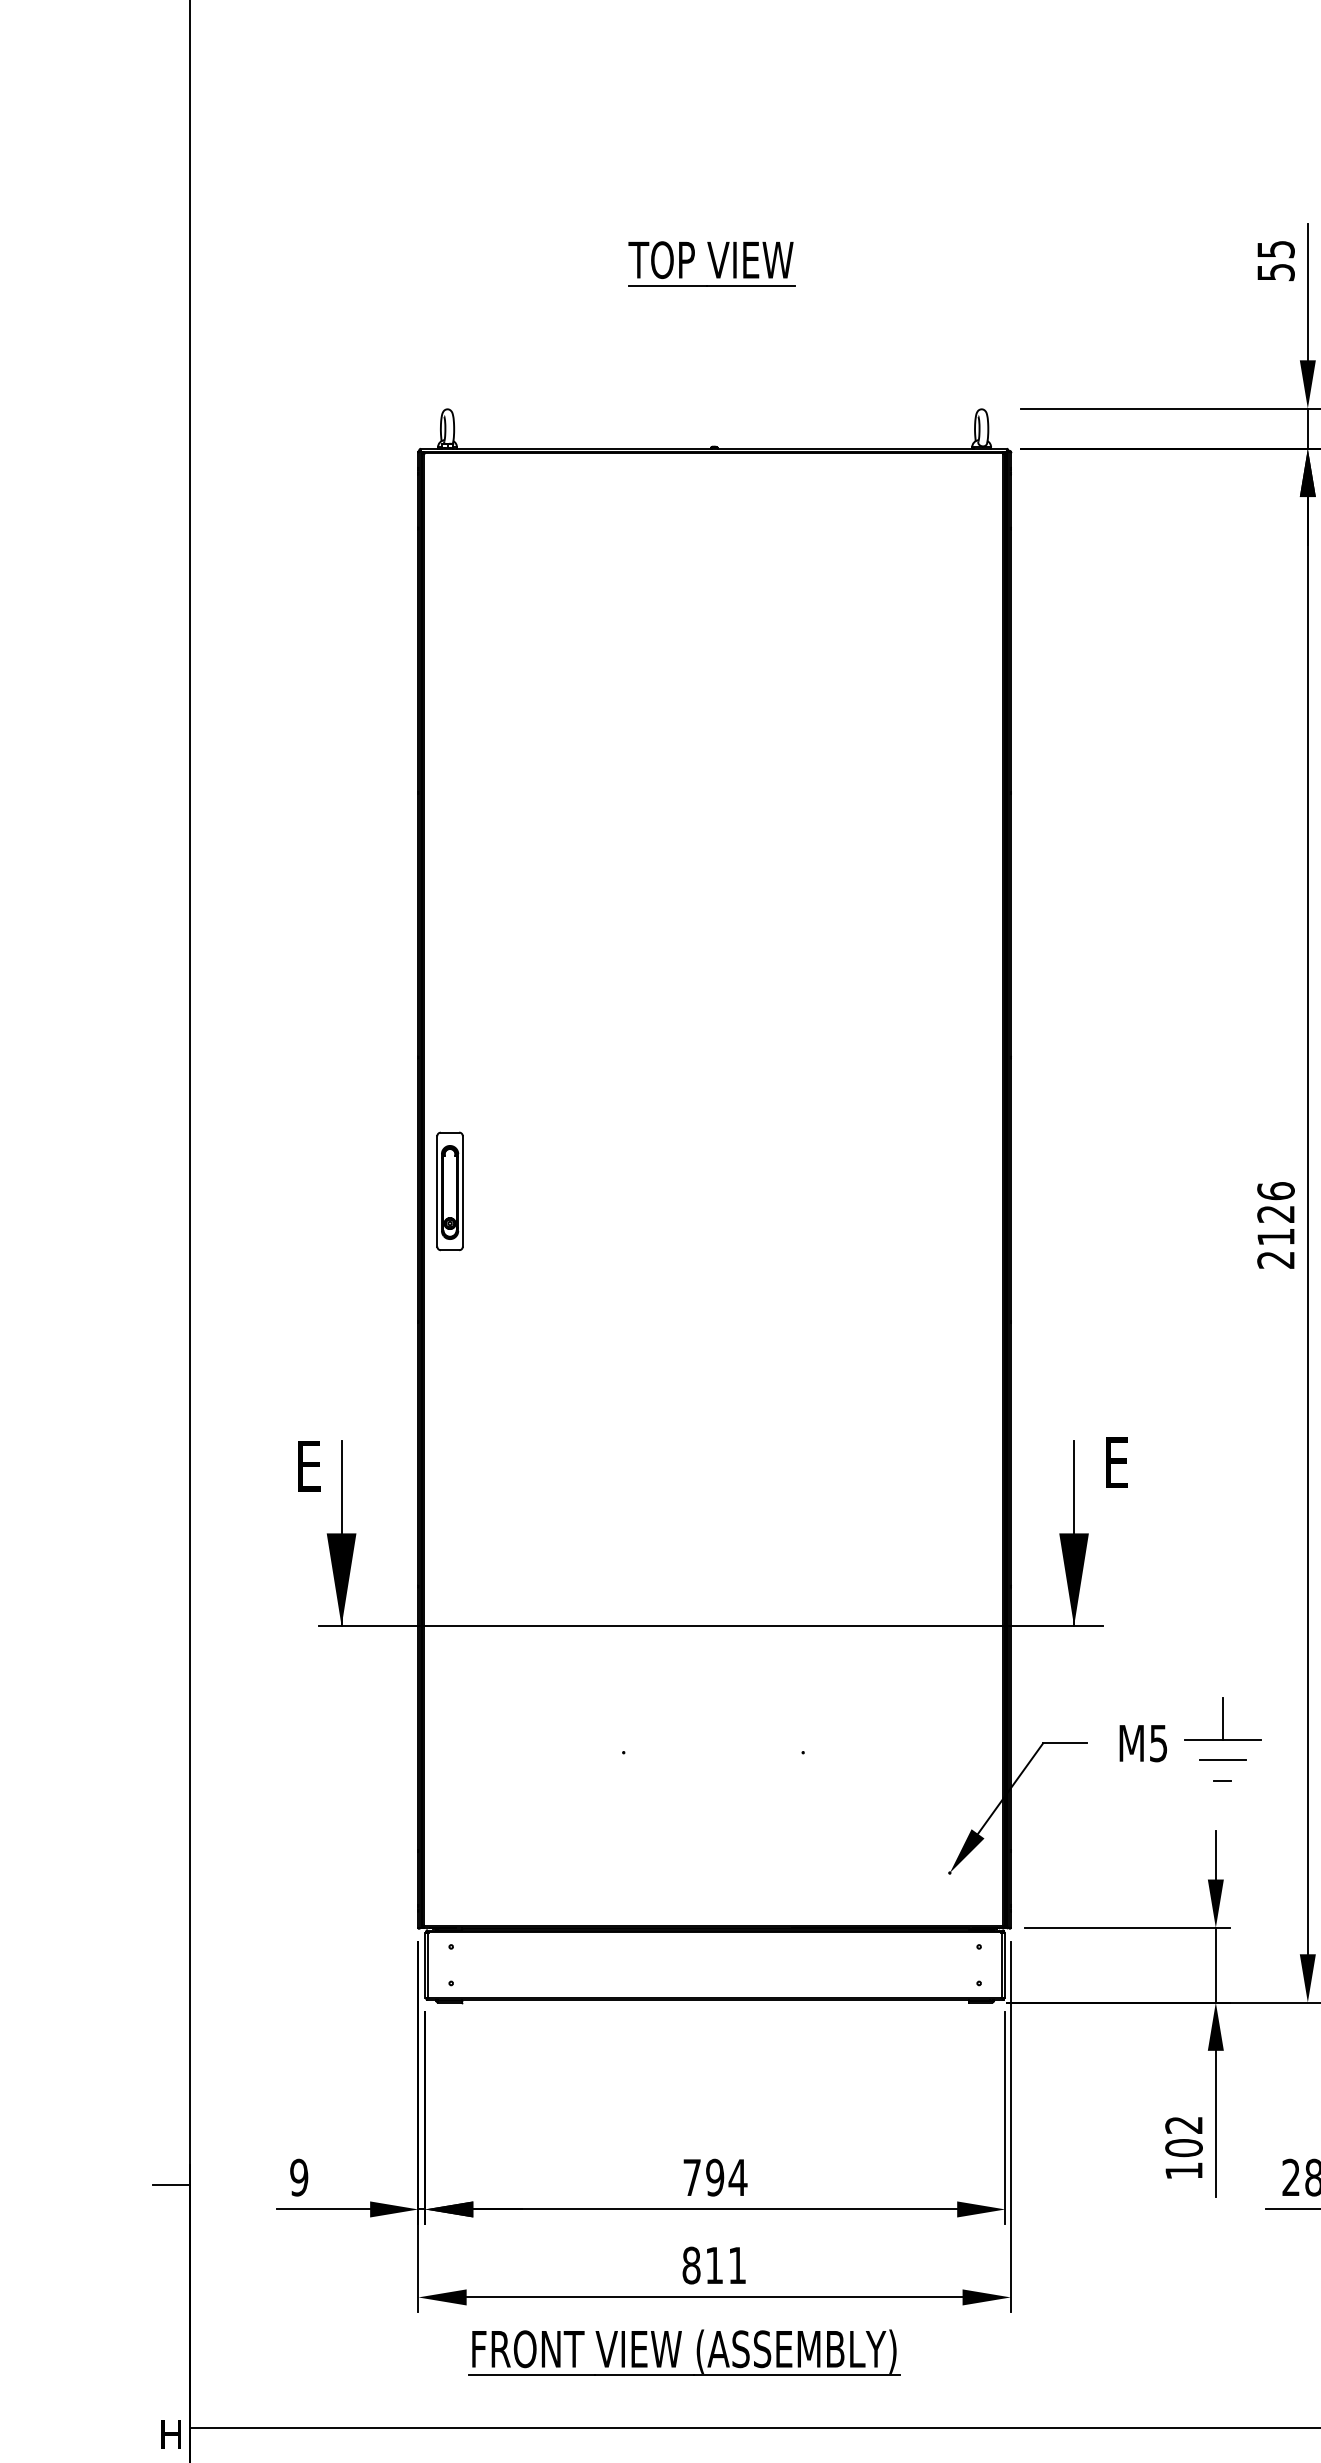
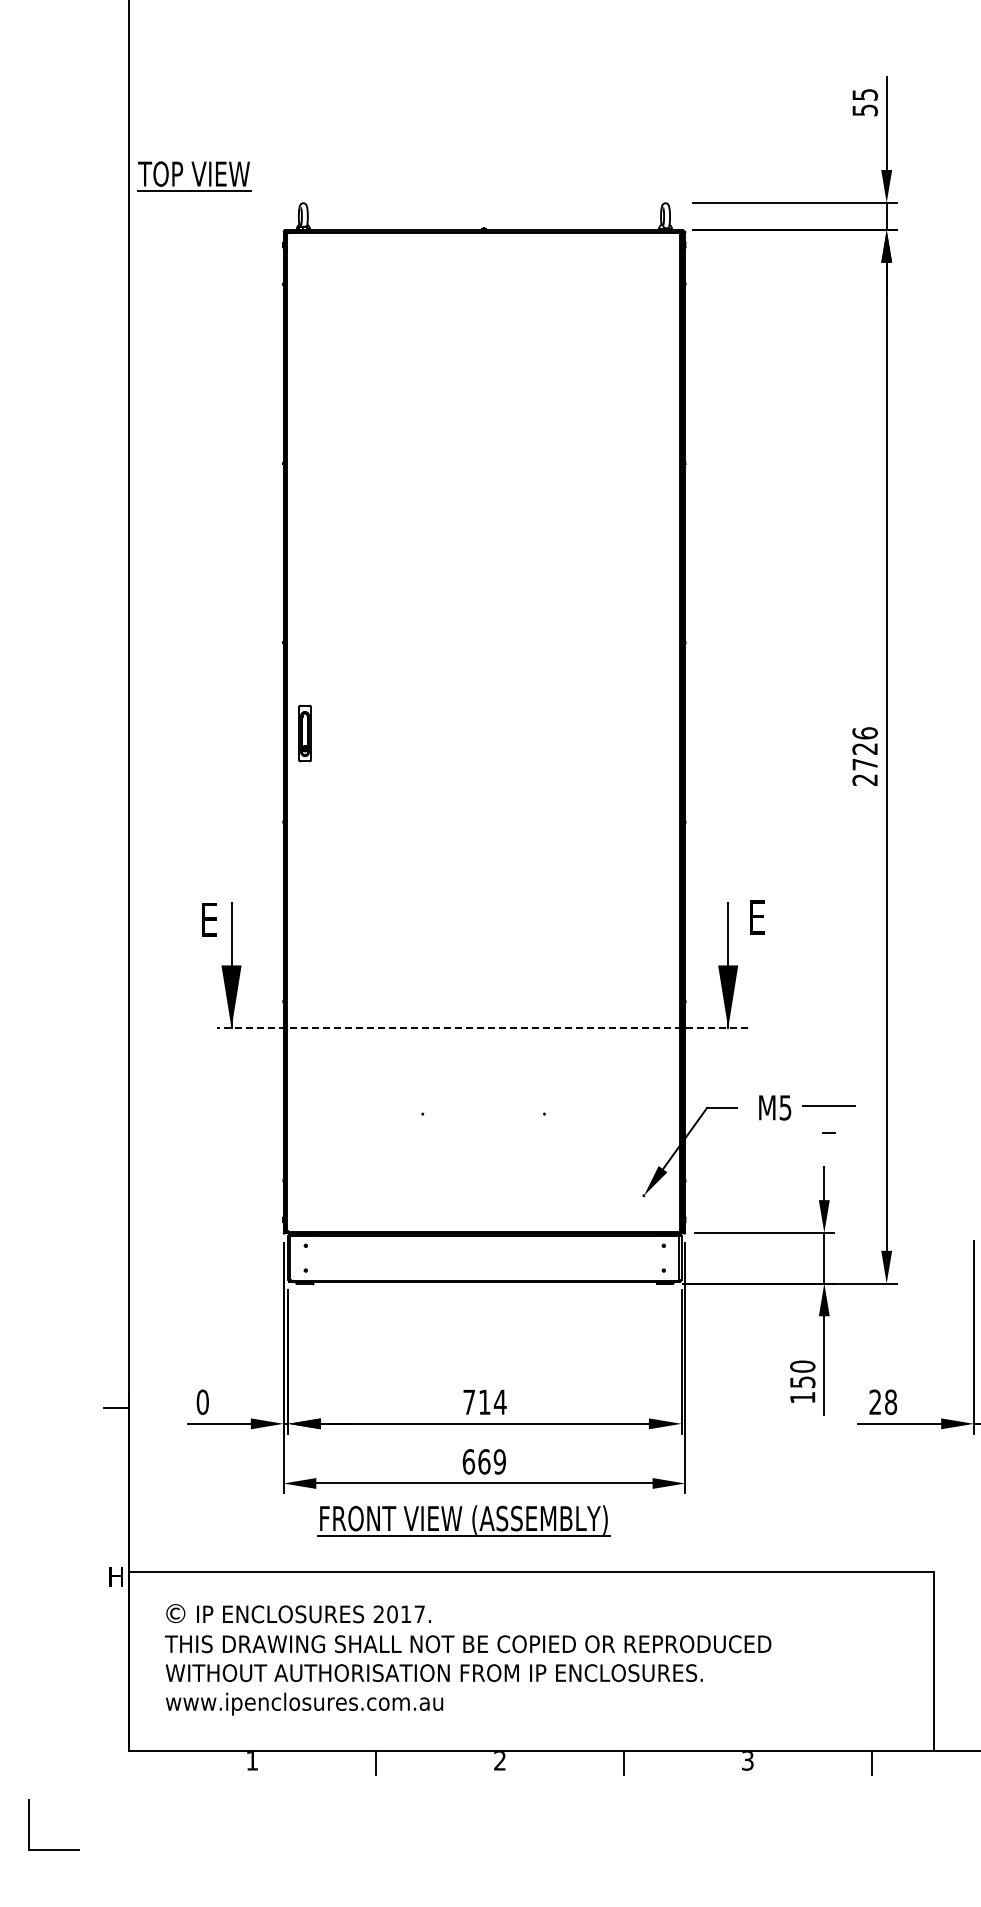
part: (711, 263) -> (194, 176), moved
part: (449, 1191) -> (304, 733), size x0.7
text: (1275, 1237) -> (864, 764), 2126 -> 2726
line: (711, 1626) -> (482, 1028), solid -> dashed
line: (1222, 1717) -> (828, 1090), removed
line: (1222, 1760) -> (828, 1119), removed
text: (1183, 2136) -> (802, 1374), 102 -> 150
text: (298, 2177) -> (202, 1402), 9 -> 0
text: (714, 2177) -> (484, 1402), 794 -> 714
text: (713, 2264) -> (483, 1461), 811 -> 669

